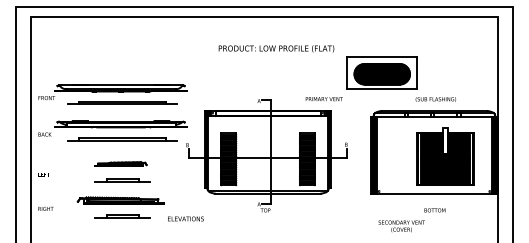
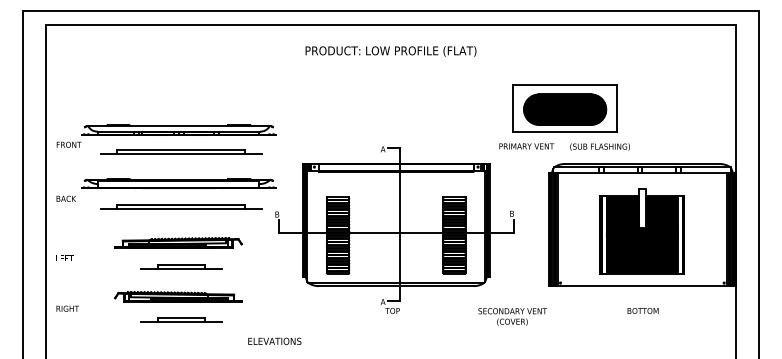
text: (276, 48) -> (391, 50), moved
text: (323, 99) -> (525, 146), moved
text: (435, 99) -> (599, 146), moved
part: (445, 156) -> (642, 231), moved
part: (120, 164) -> (178, 243), size x1.67
text: (185, 218) -> (274, 340), moved
text: (401, 226) -> (512, 317), moved

